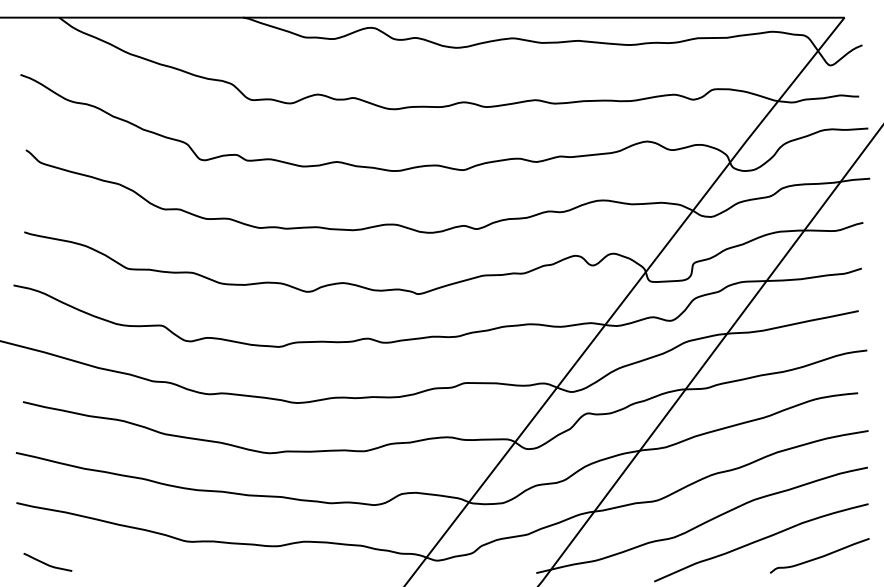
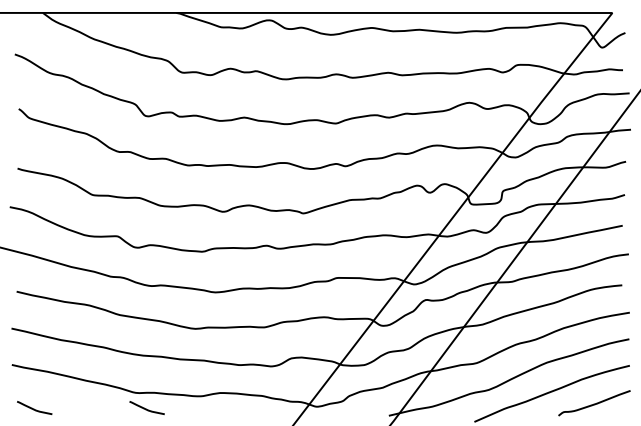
curve: (202, 563) -> (146, 408), added

